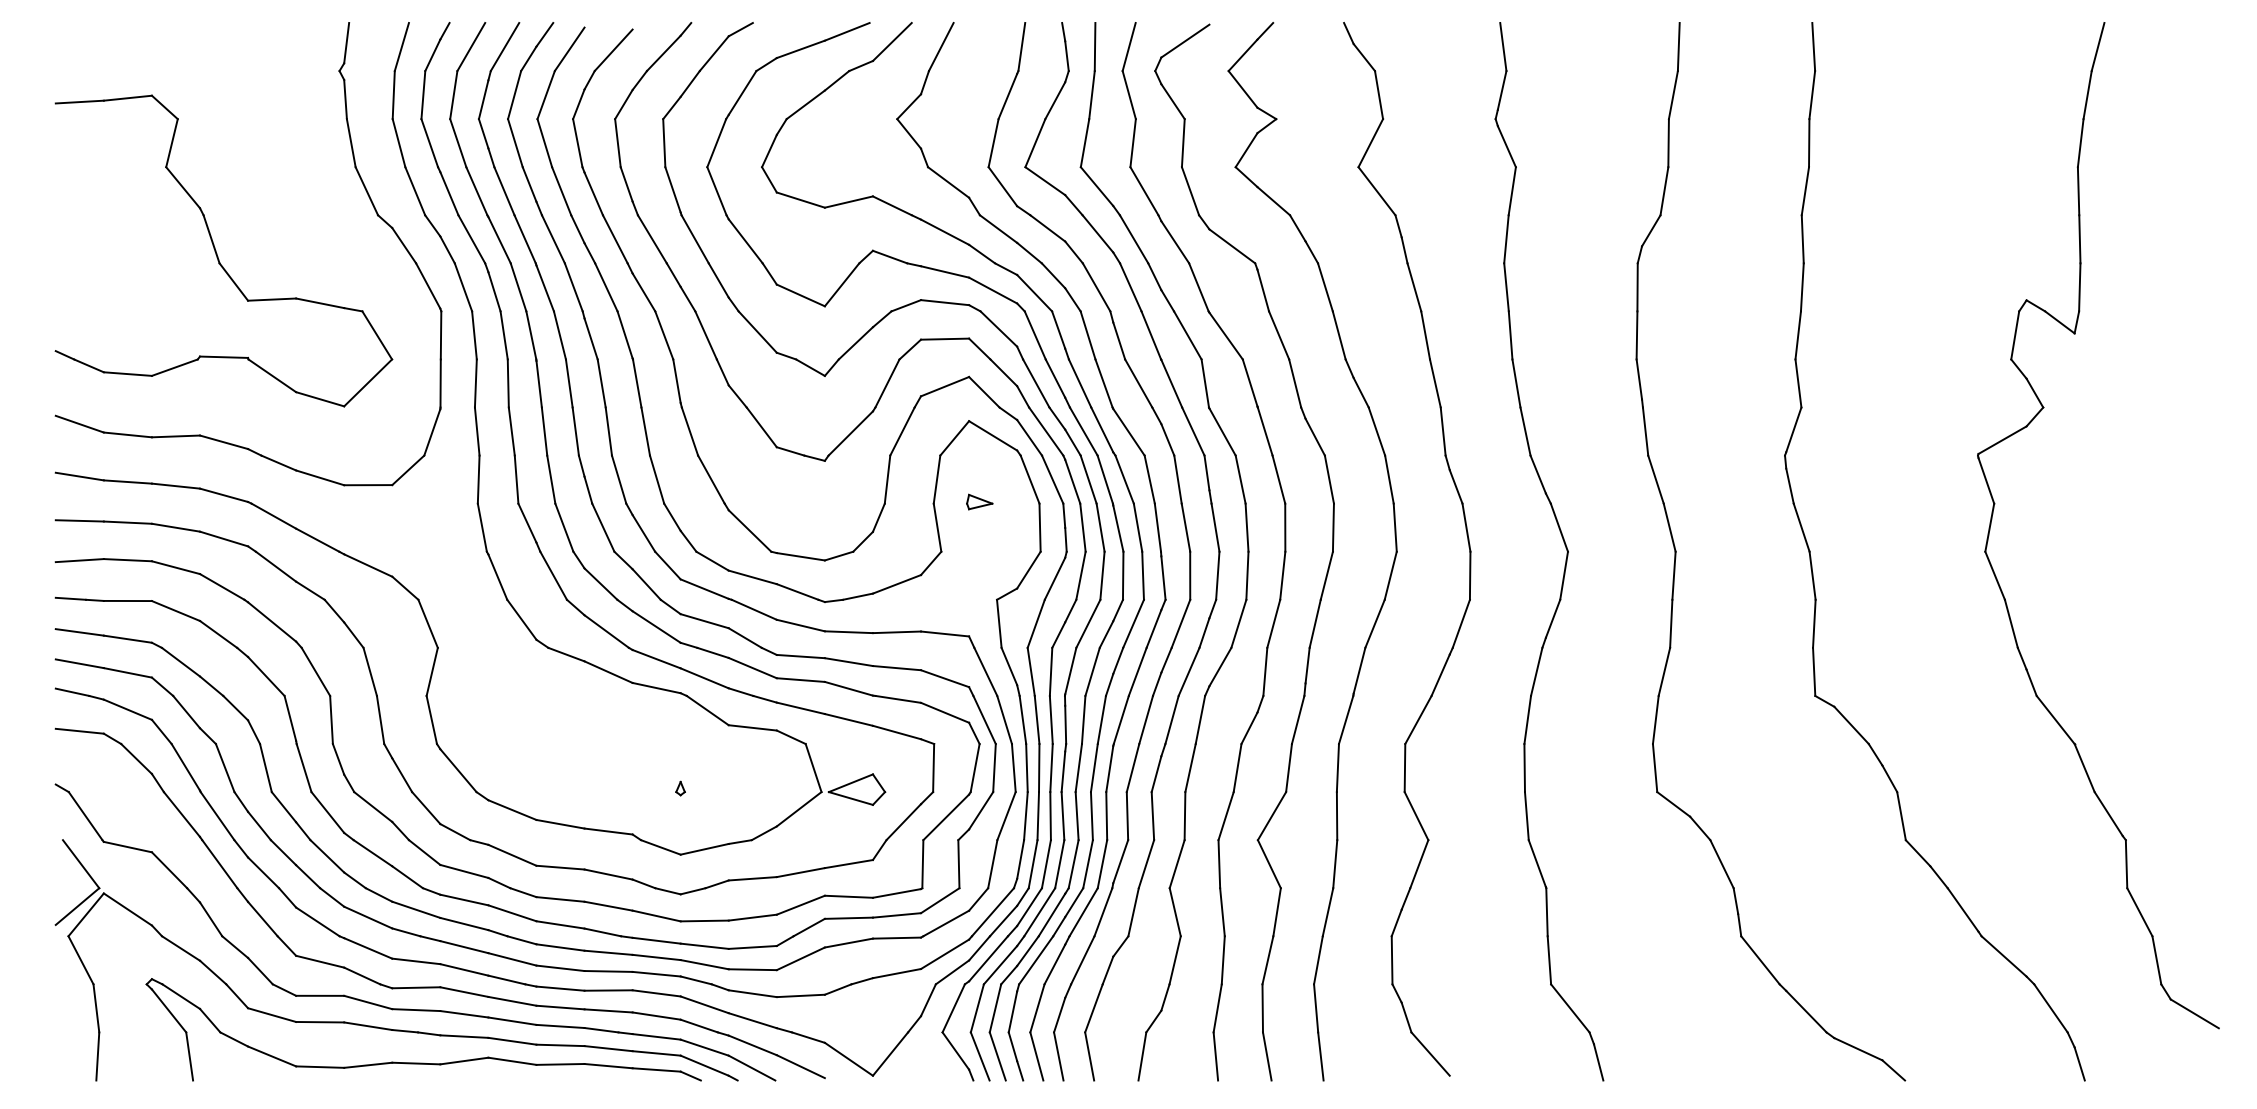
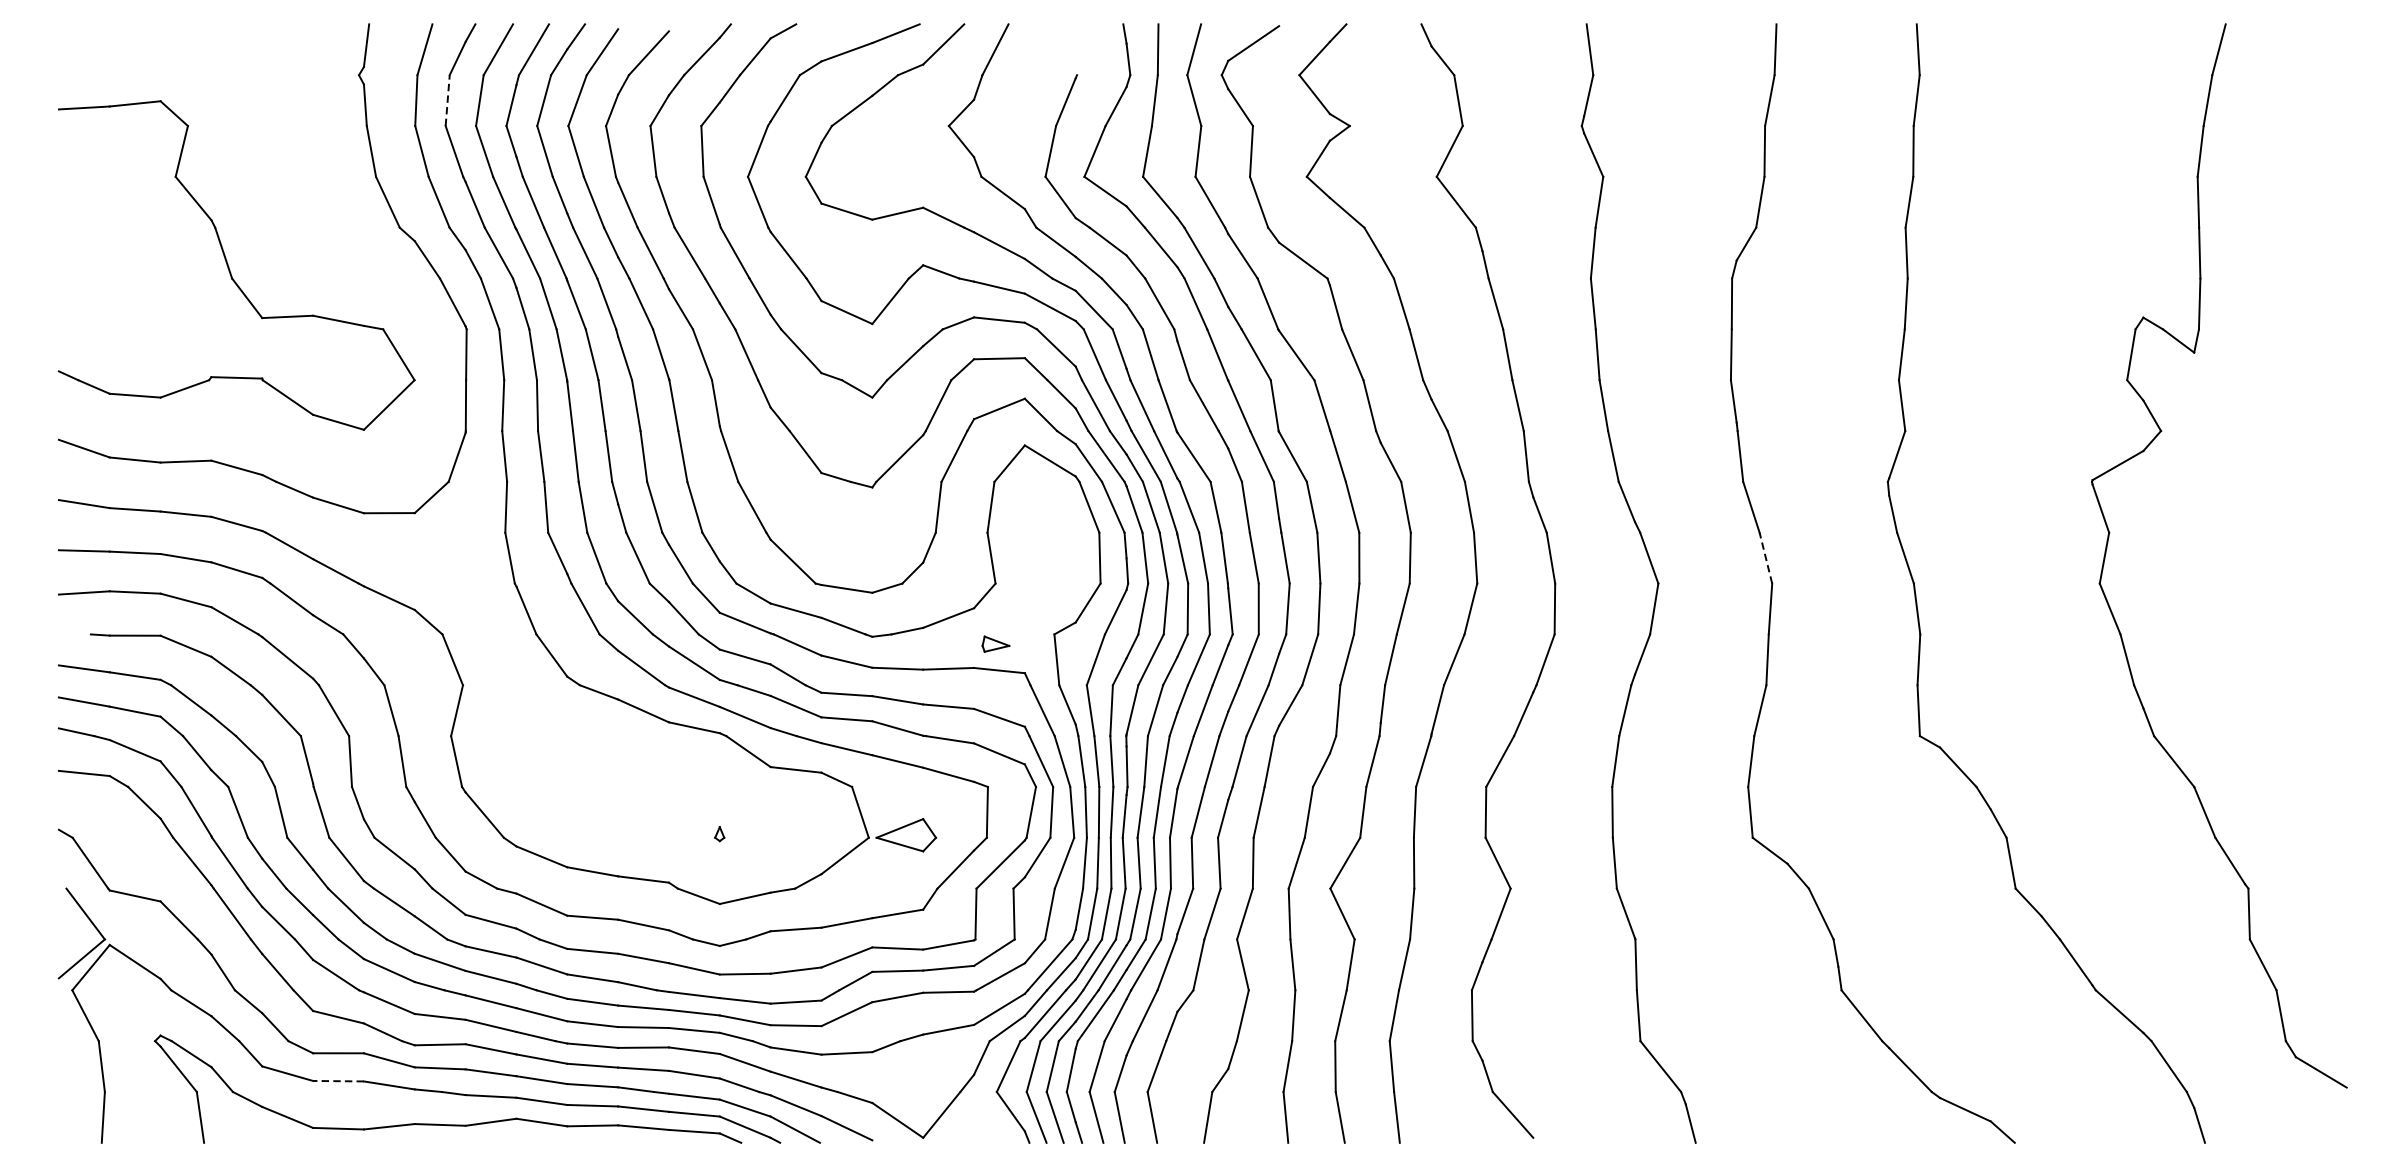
line: (1021, 47) -> (1080, 50), removed
line: (423, 94) -> (447, 99), solid -> dashed
part: (979, 501) -> (995, 643), moved
line: (1669, 527) -> (1765, 557), solid -> dashed
line: (70, 598) -> (74, 633), removed
line: (319, 1022) -> (337, 1081), solid -> dashed

